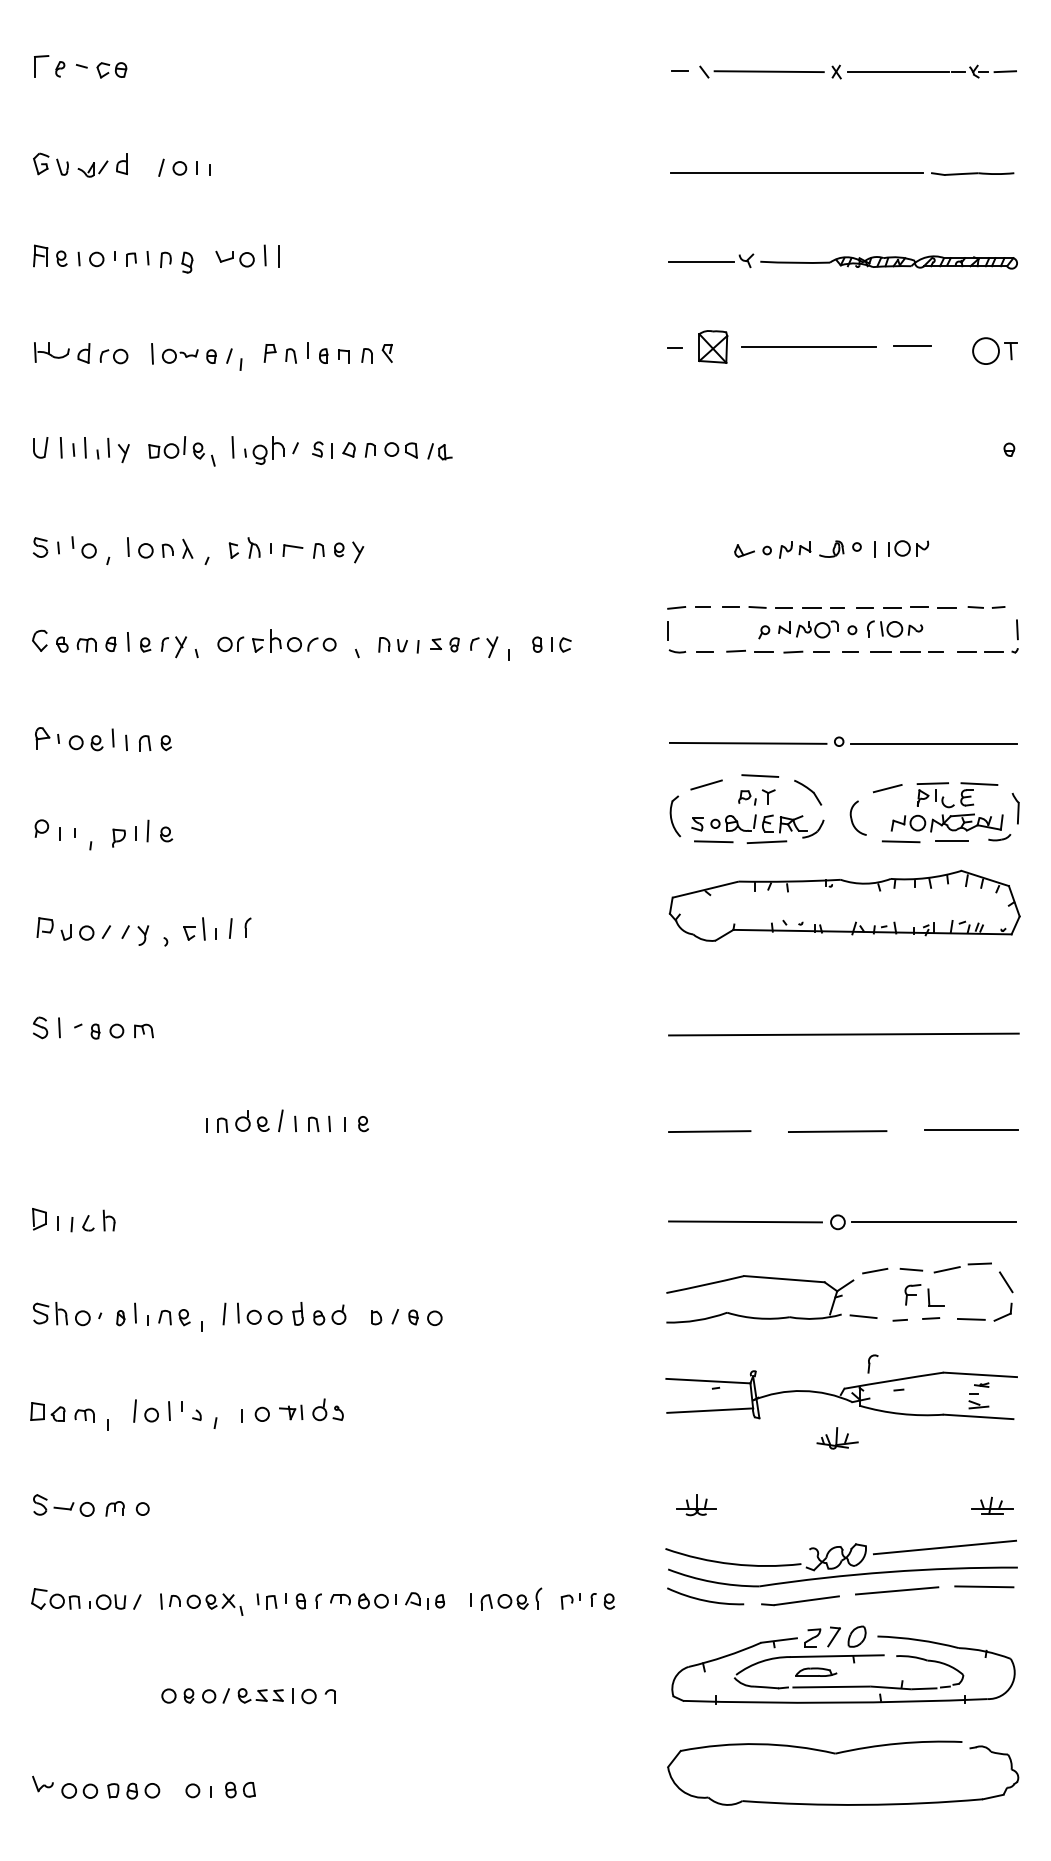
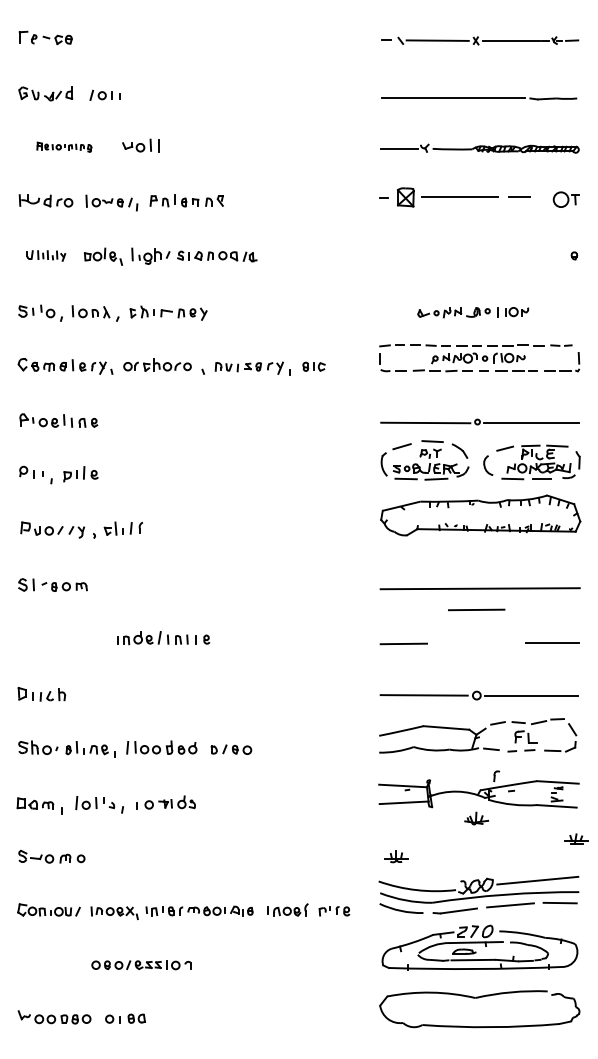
part: (113, 257) -> (64, 146), size x0.6
part: (81, 449) -> (46, 255), size x0.7
line: (837, 1130) -> (476, 609), moved
part: (991, 1505) -> (576, 838), moved

